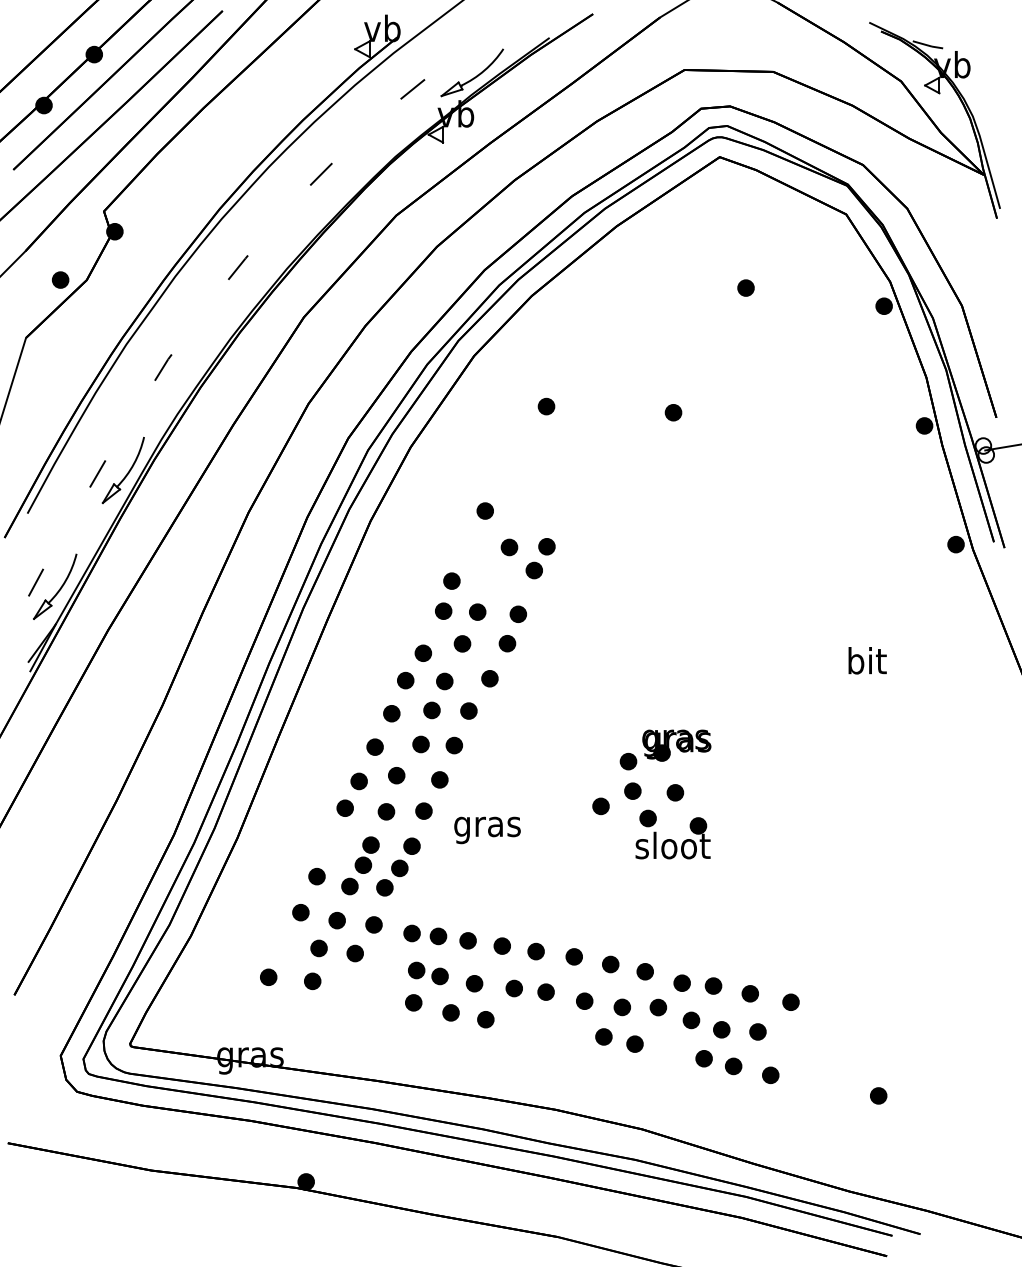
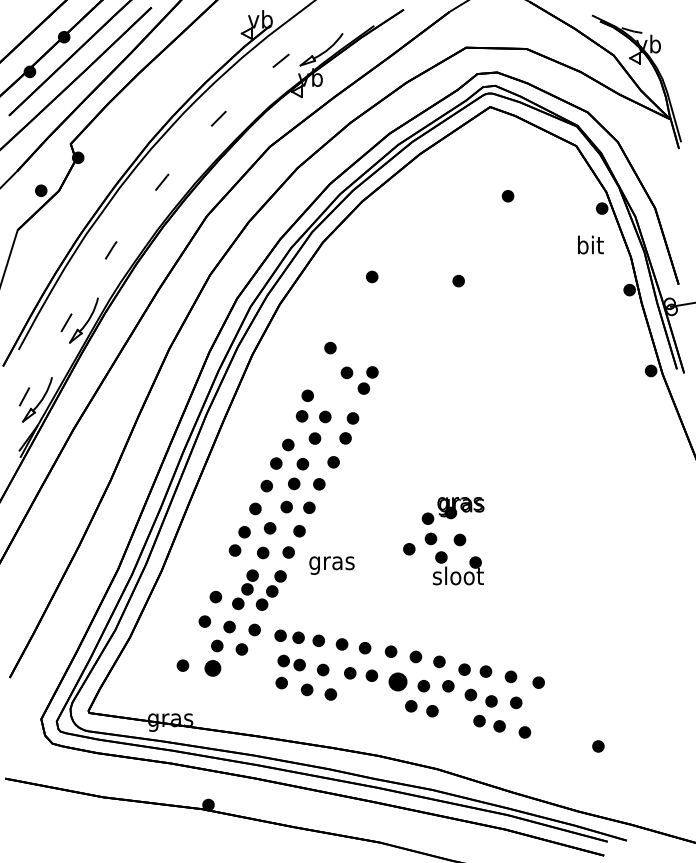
text: (867, 659) -> (590, 244), moved
part: (312, 981) -> (212, 668), size x1.4
part: (585, 1000) -> (398, 681), size x1.6

